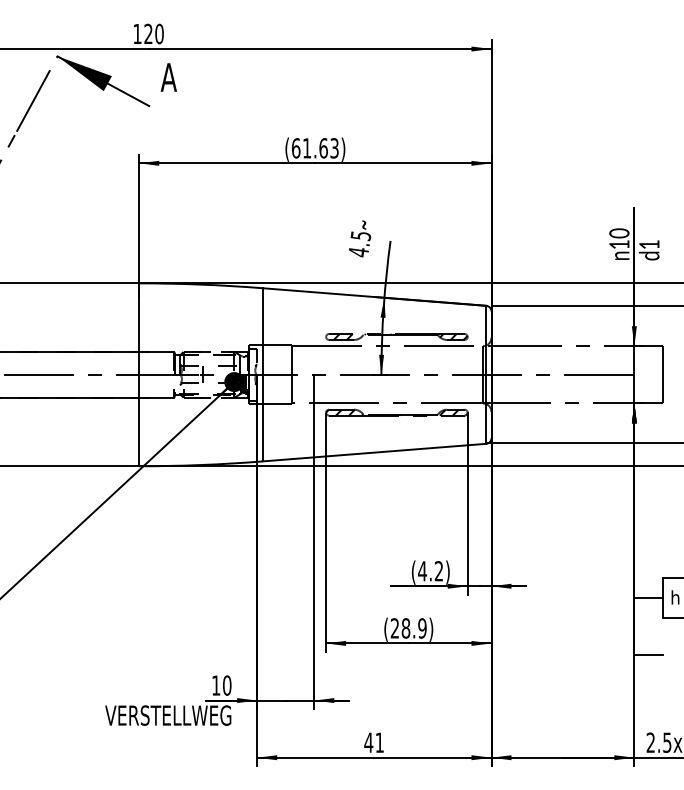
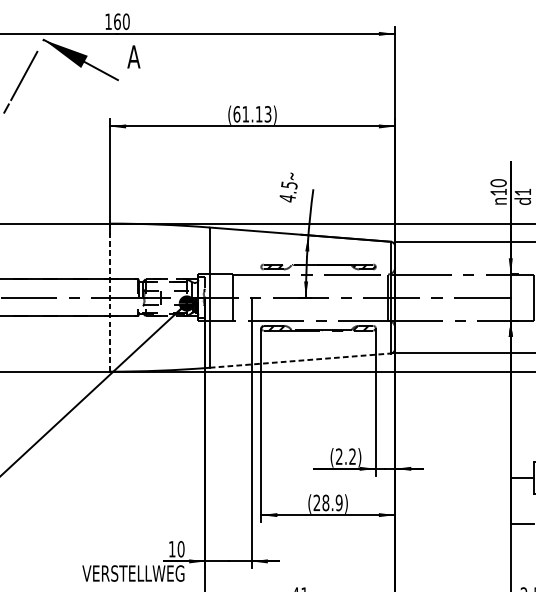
text: (148, 33) -> (117, 21), 120 -> 160
text: (323, 148) -> (259, 114), (61.63) -> (61.13)
line: (139, 375) -> (110, 298), solid -> dashed
line: (374, 452) -> (300, 360), solid -> dashed
text: (422, 571) -> (339, 456), (4.2) -> (2.2)

